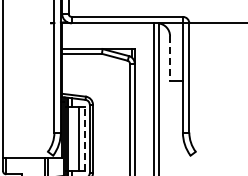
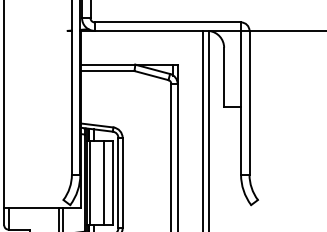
line: (170, 59) -> (224, 78), dashed -> solid
line: (85, 138) -> (112, 182), dashed -> solid

